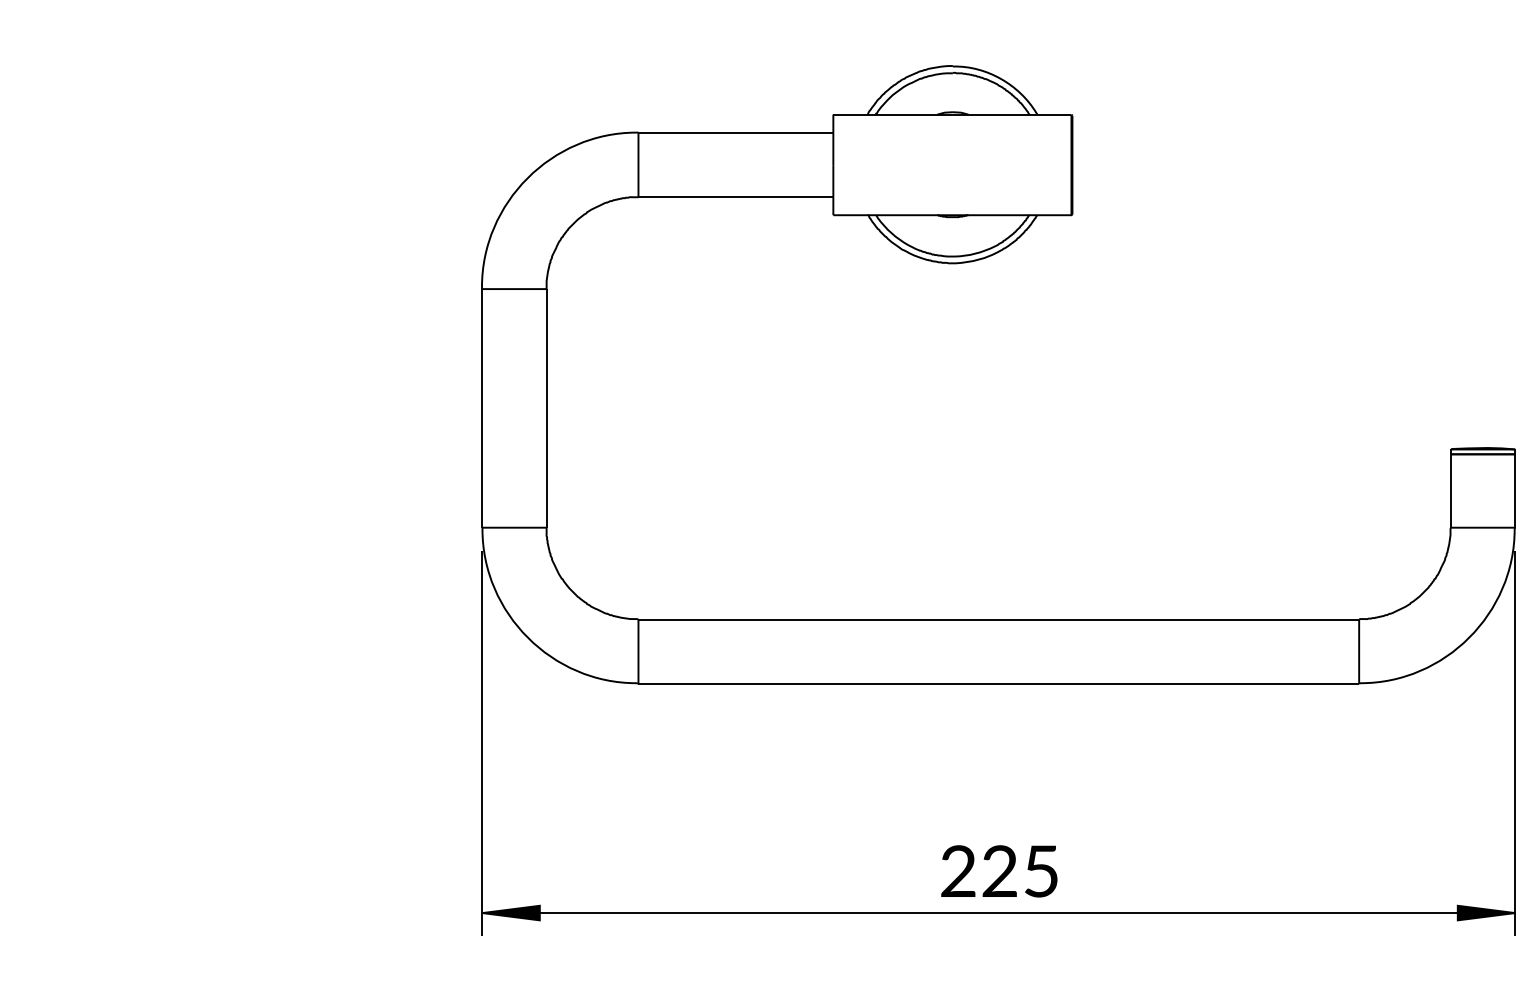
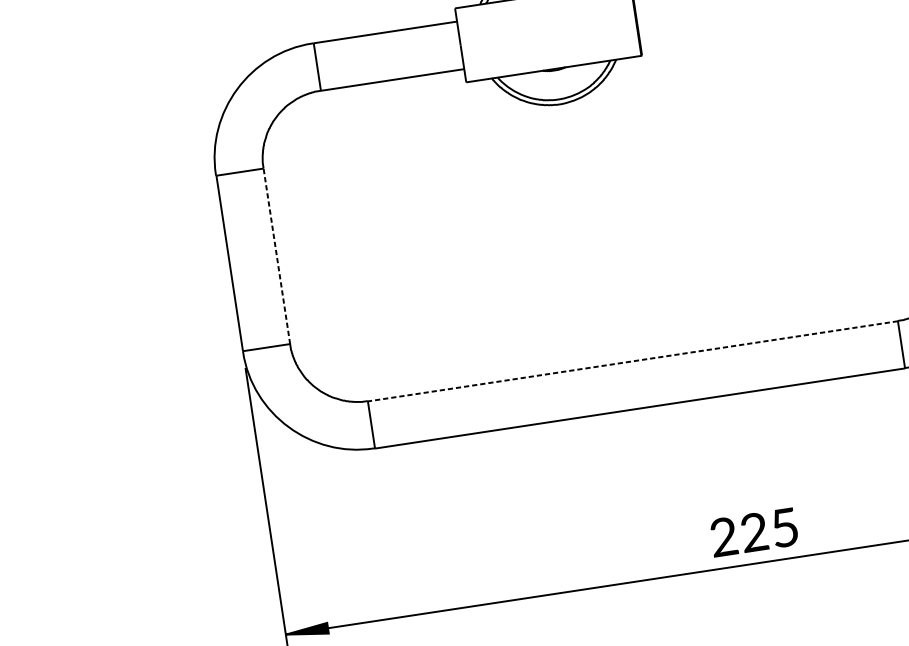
line: (546, 407) -> (276, 255), solid -> dashed
line: (998, 619) -> (632, 361), solid -> dashed
text: (999, 871) -> (754, 532), moved

